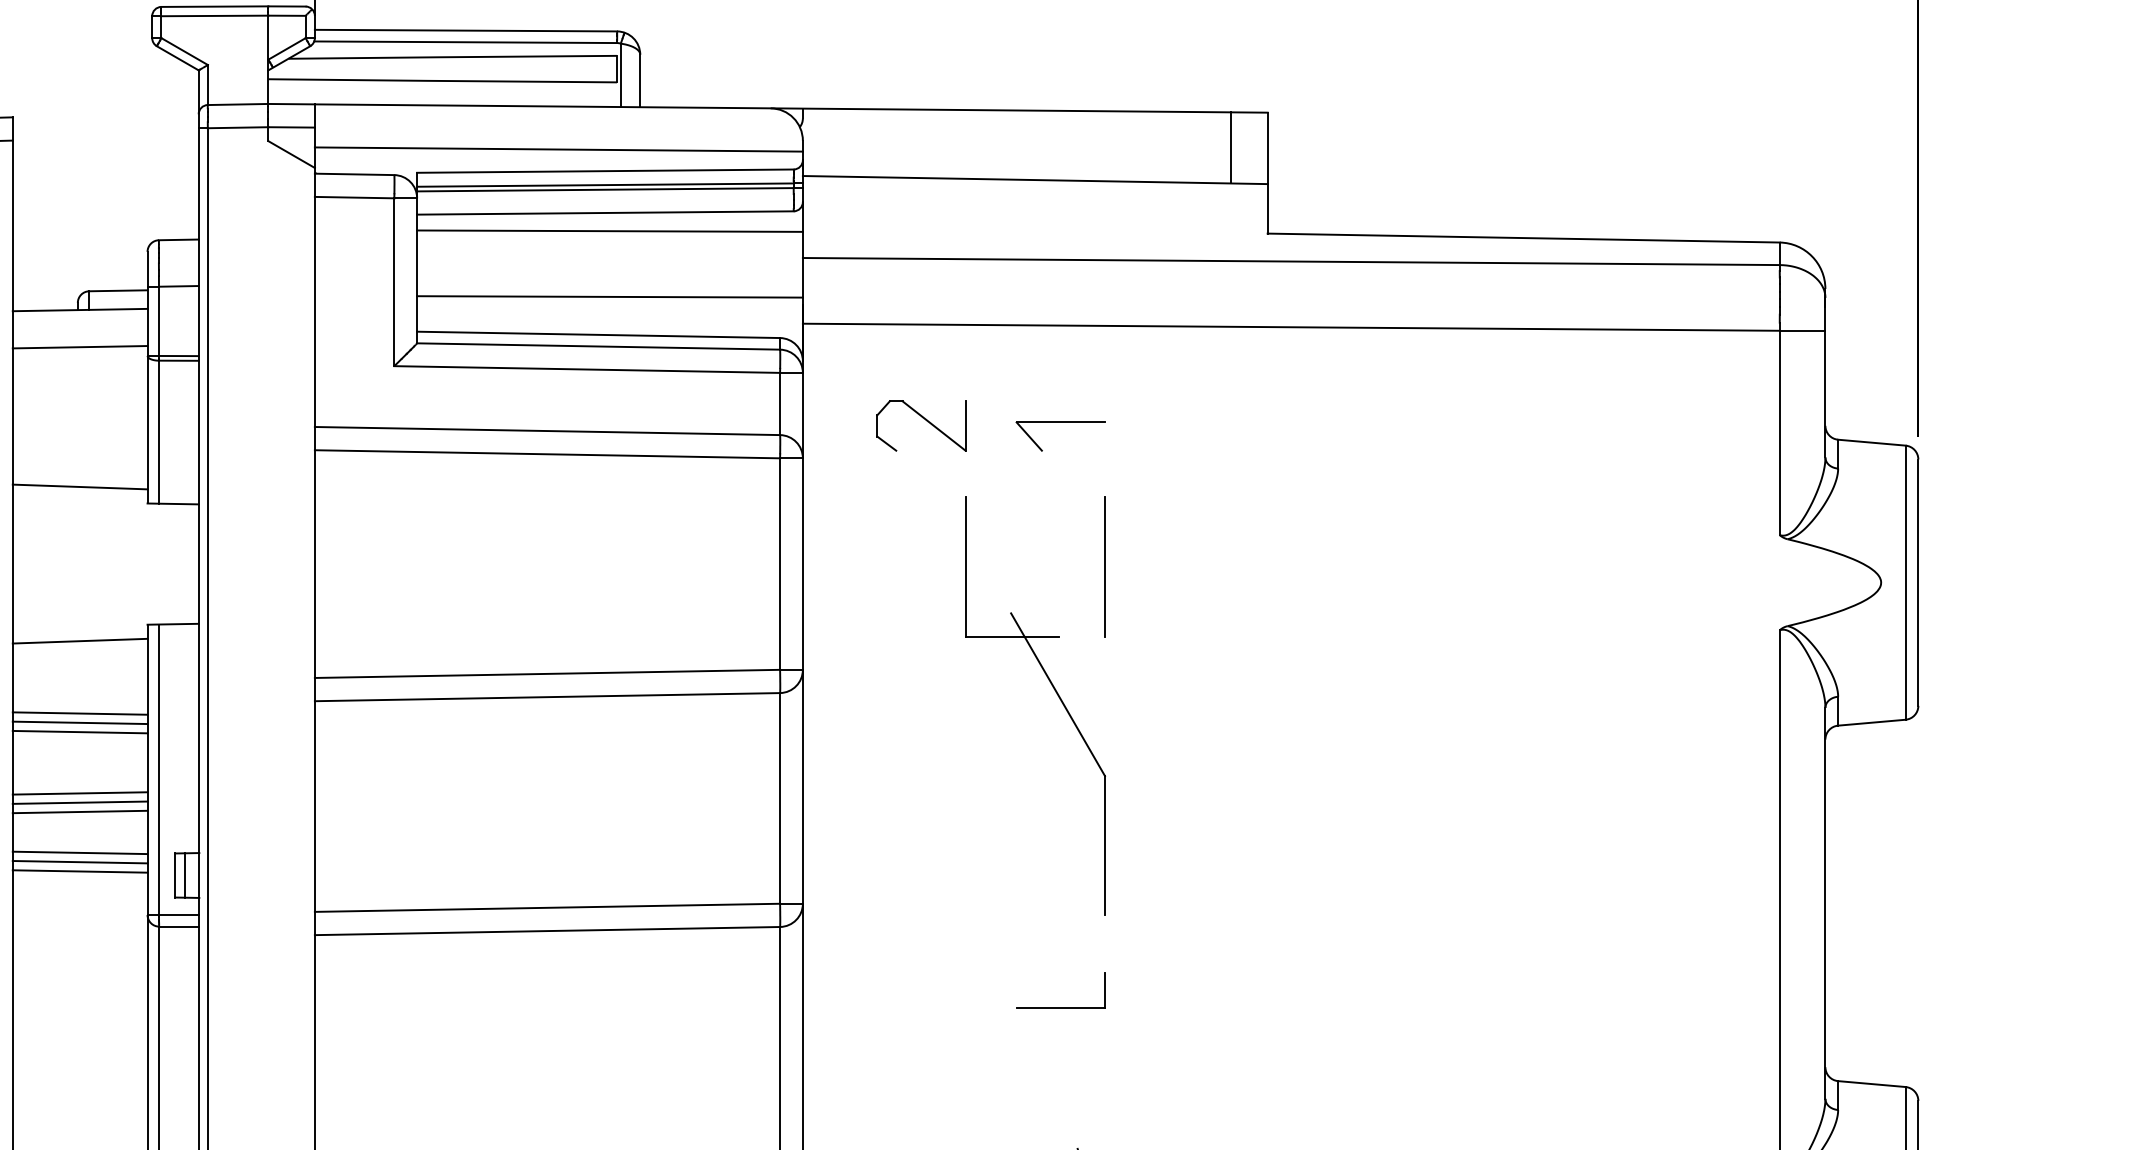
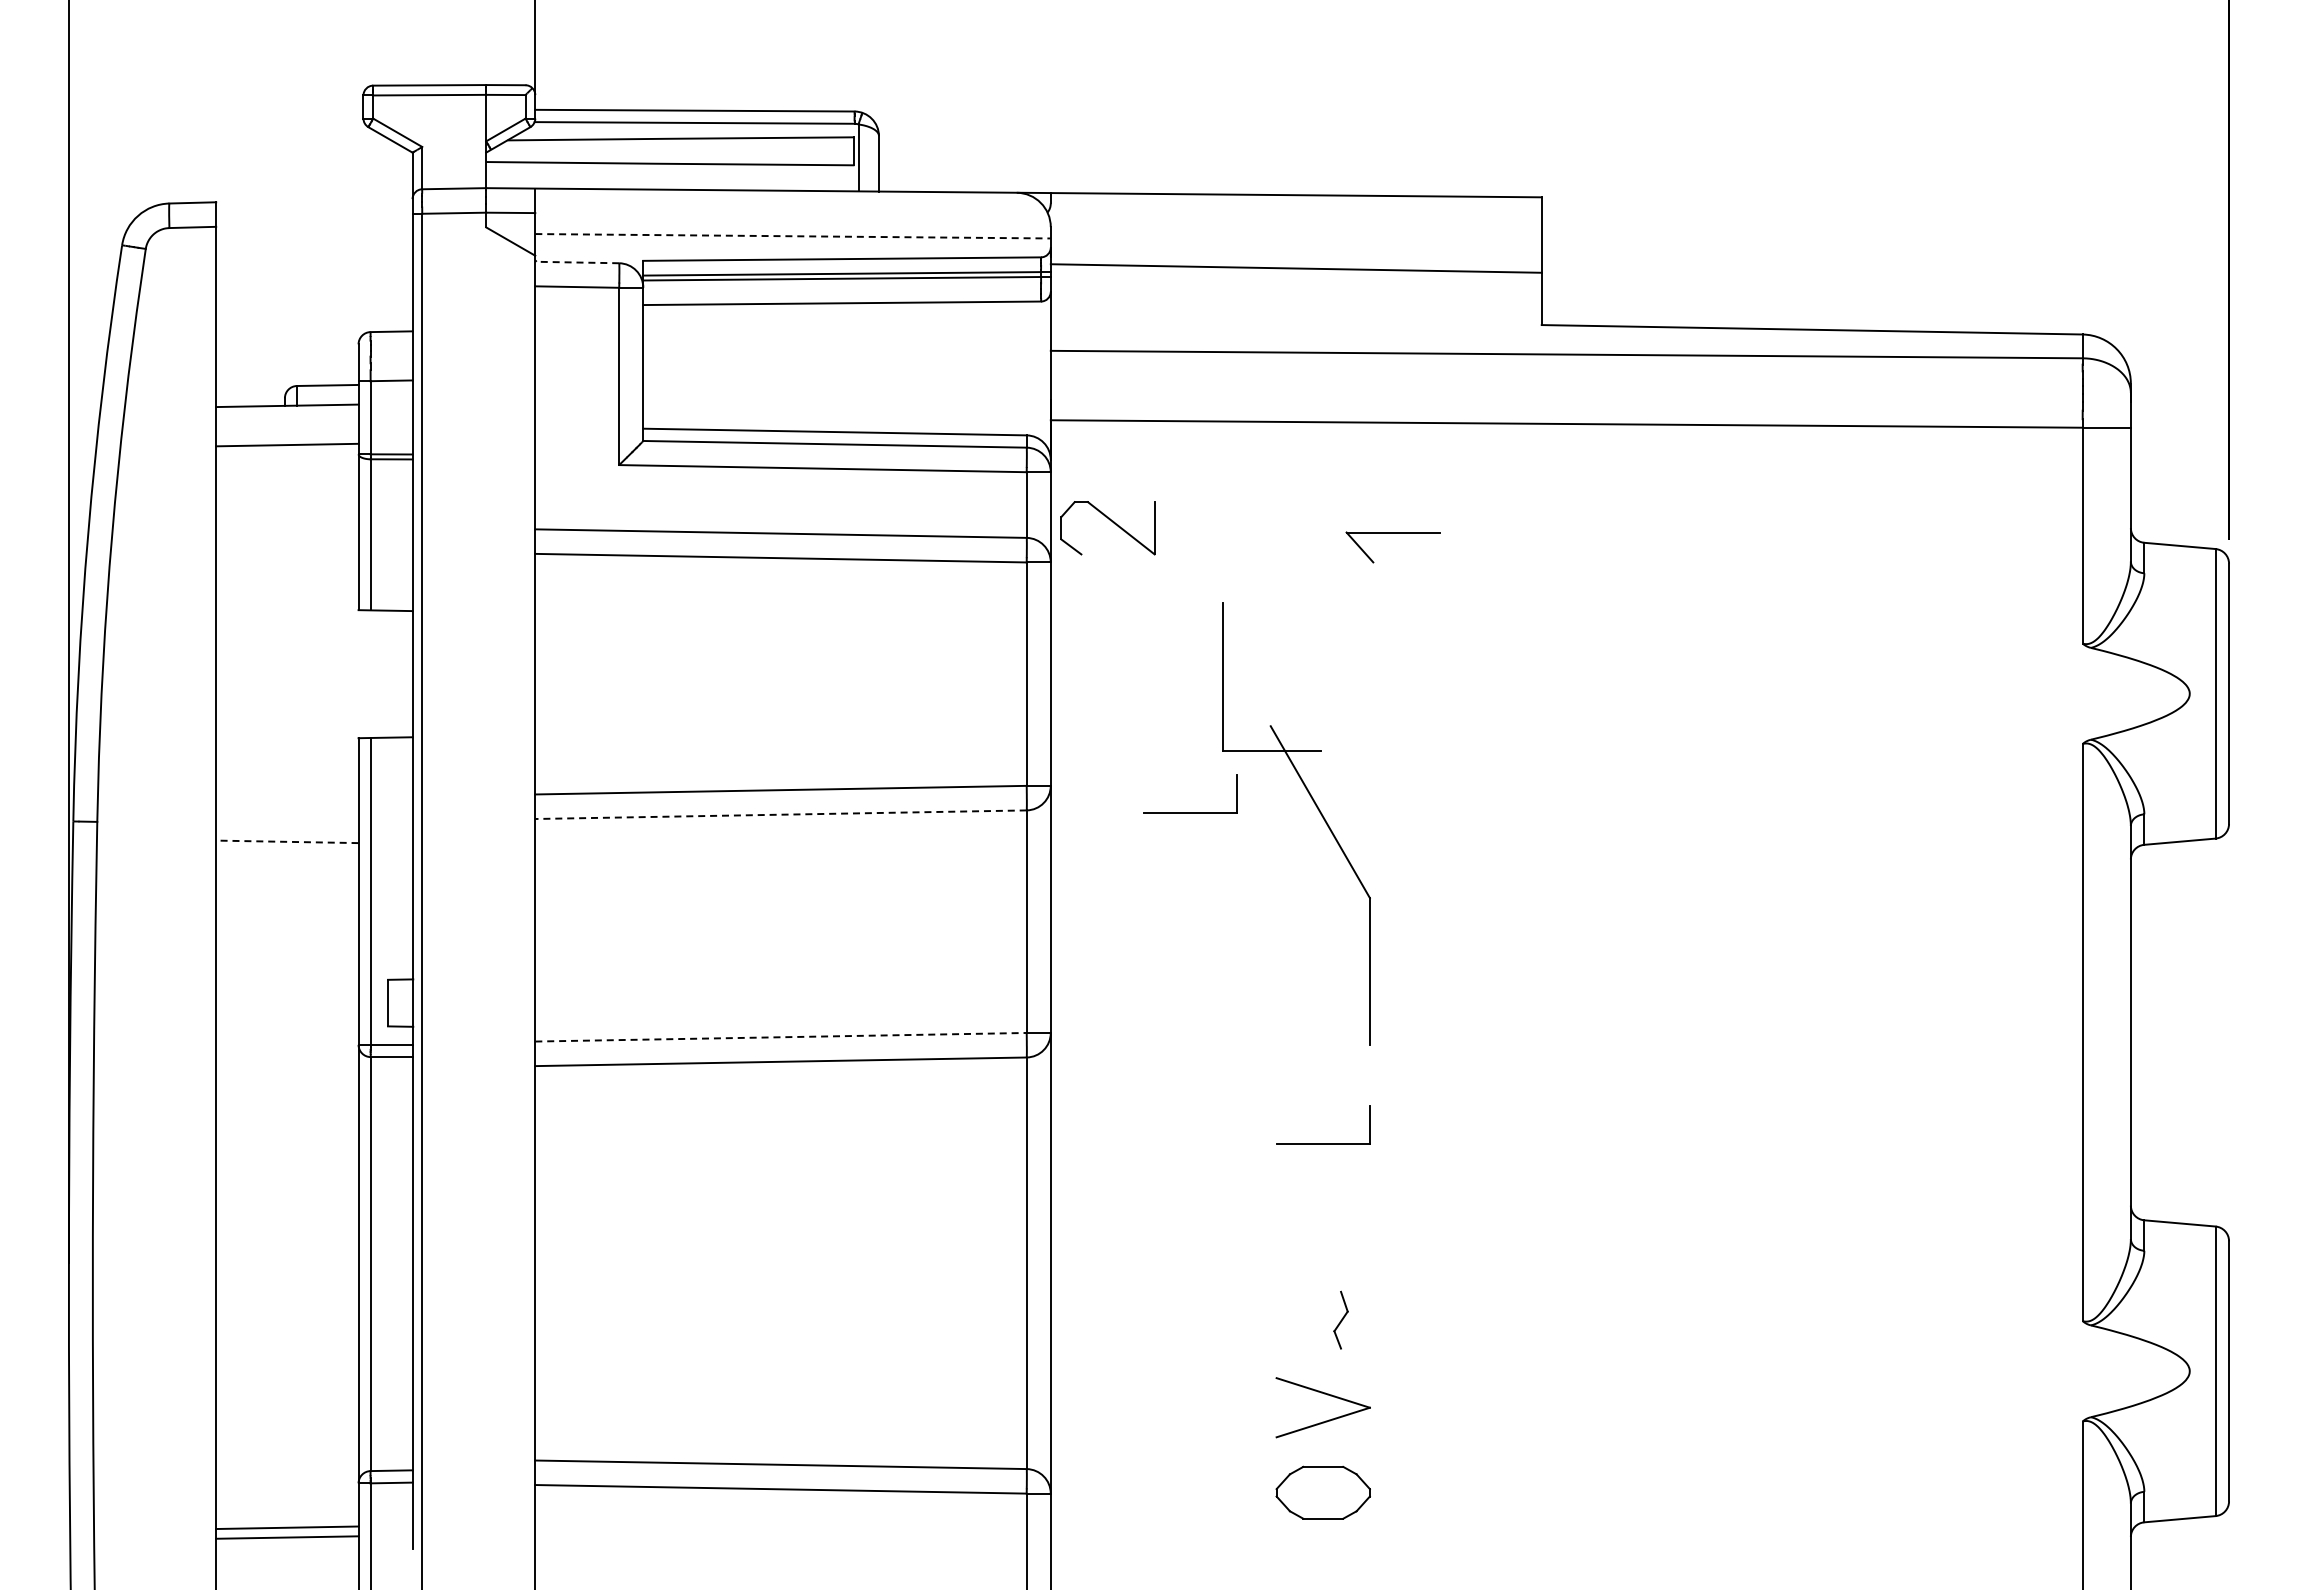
line: (1230, 147) -> (1502, 234), removed
line: (559, 149) -> (793, 236), solid -> dashed
line: (354, 174) -> (577, 262), solid -> dashed
line: (609, 231) -> (846, 322), removed
line: (609, 296) -> (846, 391), removed
part: (925, 420) -> (1112, 522), moved
part: (1060, 423) -> (1392, 533), moved
line: (80, 486) -> (287, 592), removed
line: (1104, 566) -> (1369, 676), removed
line: (80, 641) -> (287, 755), removed
part: (935, 695) -> (1190, 812), added
line: (547, 696) -> (781, 814), solid -> dashed
line: (80, 713) -> (287, 831), removed
line: (79, 722) -> (286, 841), solid -> dashed
line: (80, 731) -> (287, 851), removed
line: (80, 793) -> (287, 916), removed
line: (80, 802) -> (287, 926), removed
line: (80, 811) -> (287, 935), removed
line: (80, 852) -> (287, 978), removed
line: (80, 861) -> (287, 988), removed
line: (80, 871) -> (287, 998), removed
line: (184, 874) -> (397, 1002), removed
line: (547, 908) -> (781, 1037), solid -> dashed

